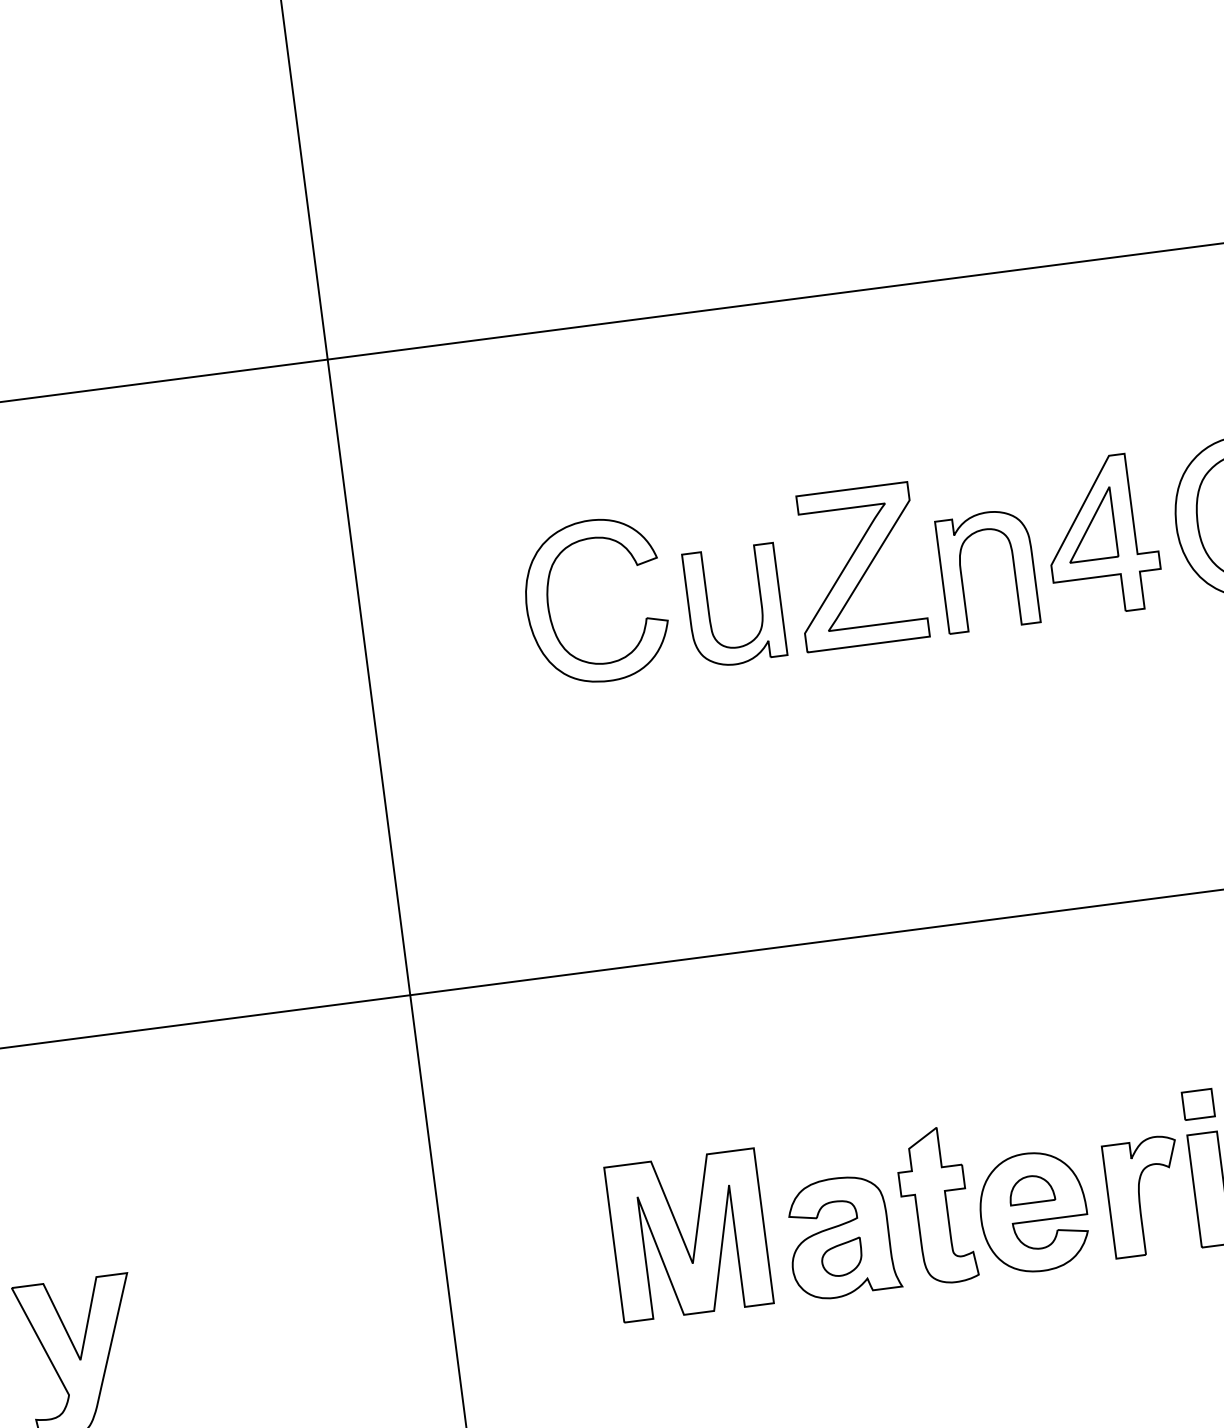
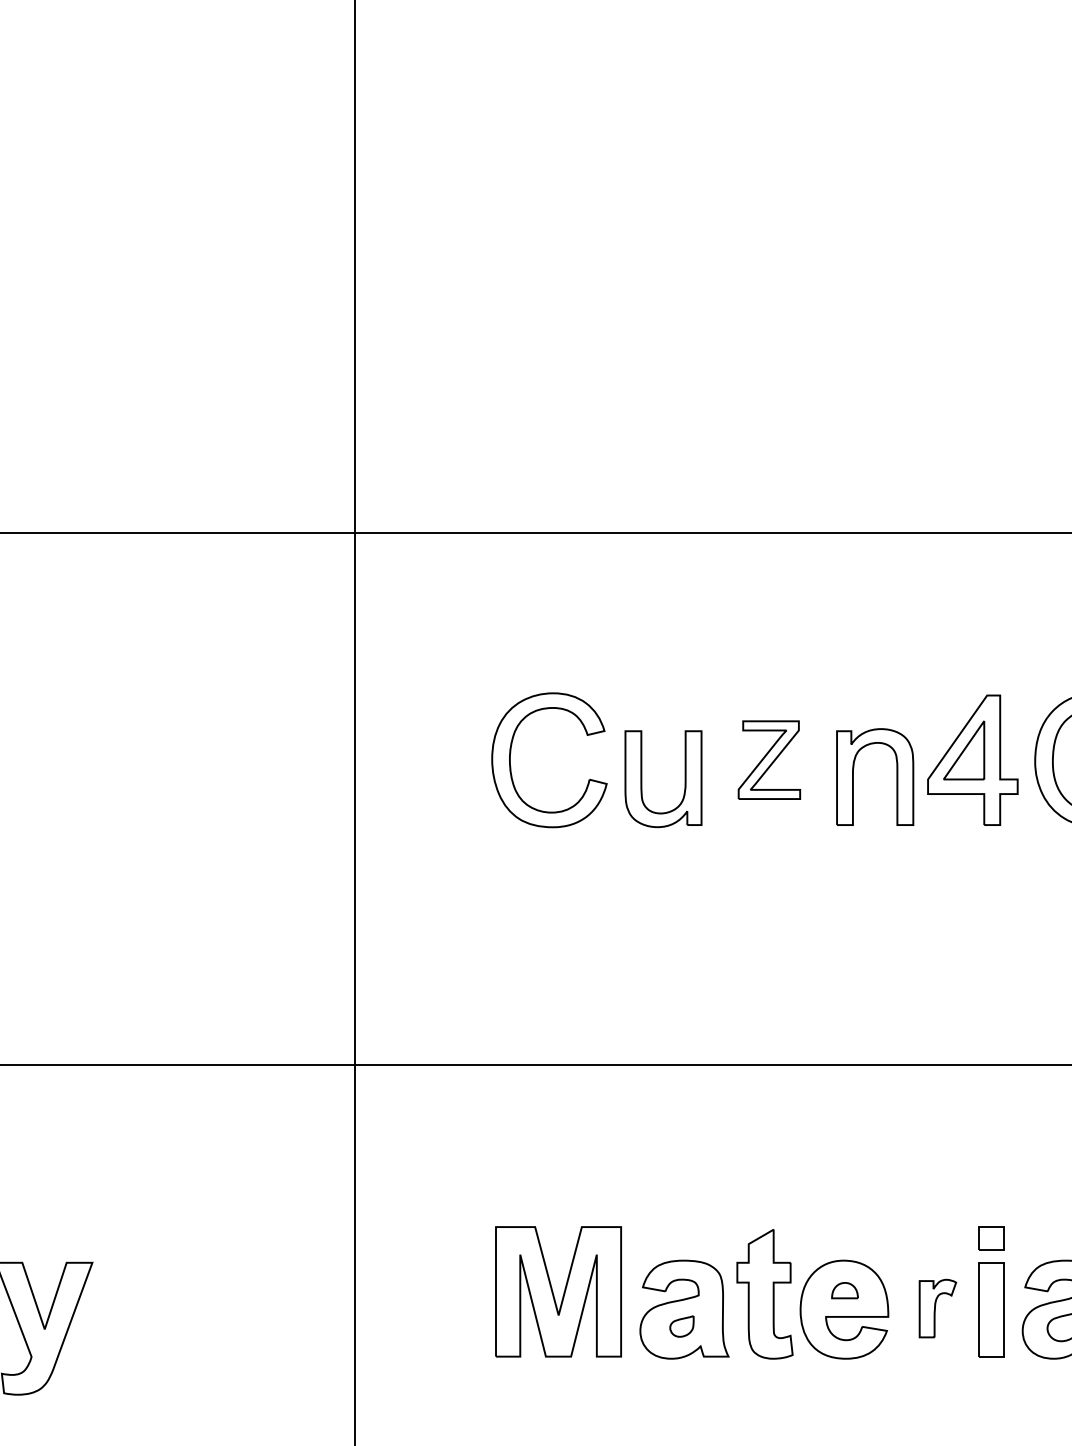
part: (858, 566) -> (769, 759), size x0.6
part: (1030, 1189) -> (844, 1290), size x0.7
part: (1144, 1196) -> (937, 1308), size x0.6
part: (841, 1257) -> (681, 1326), size x0.7

